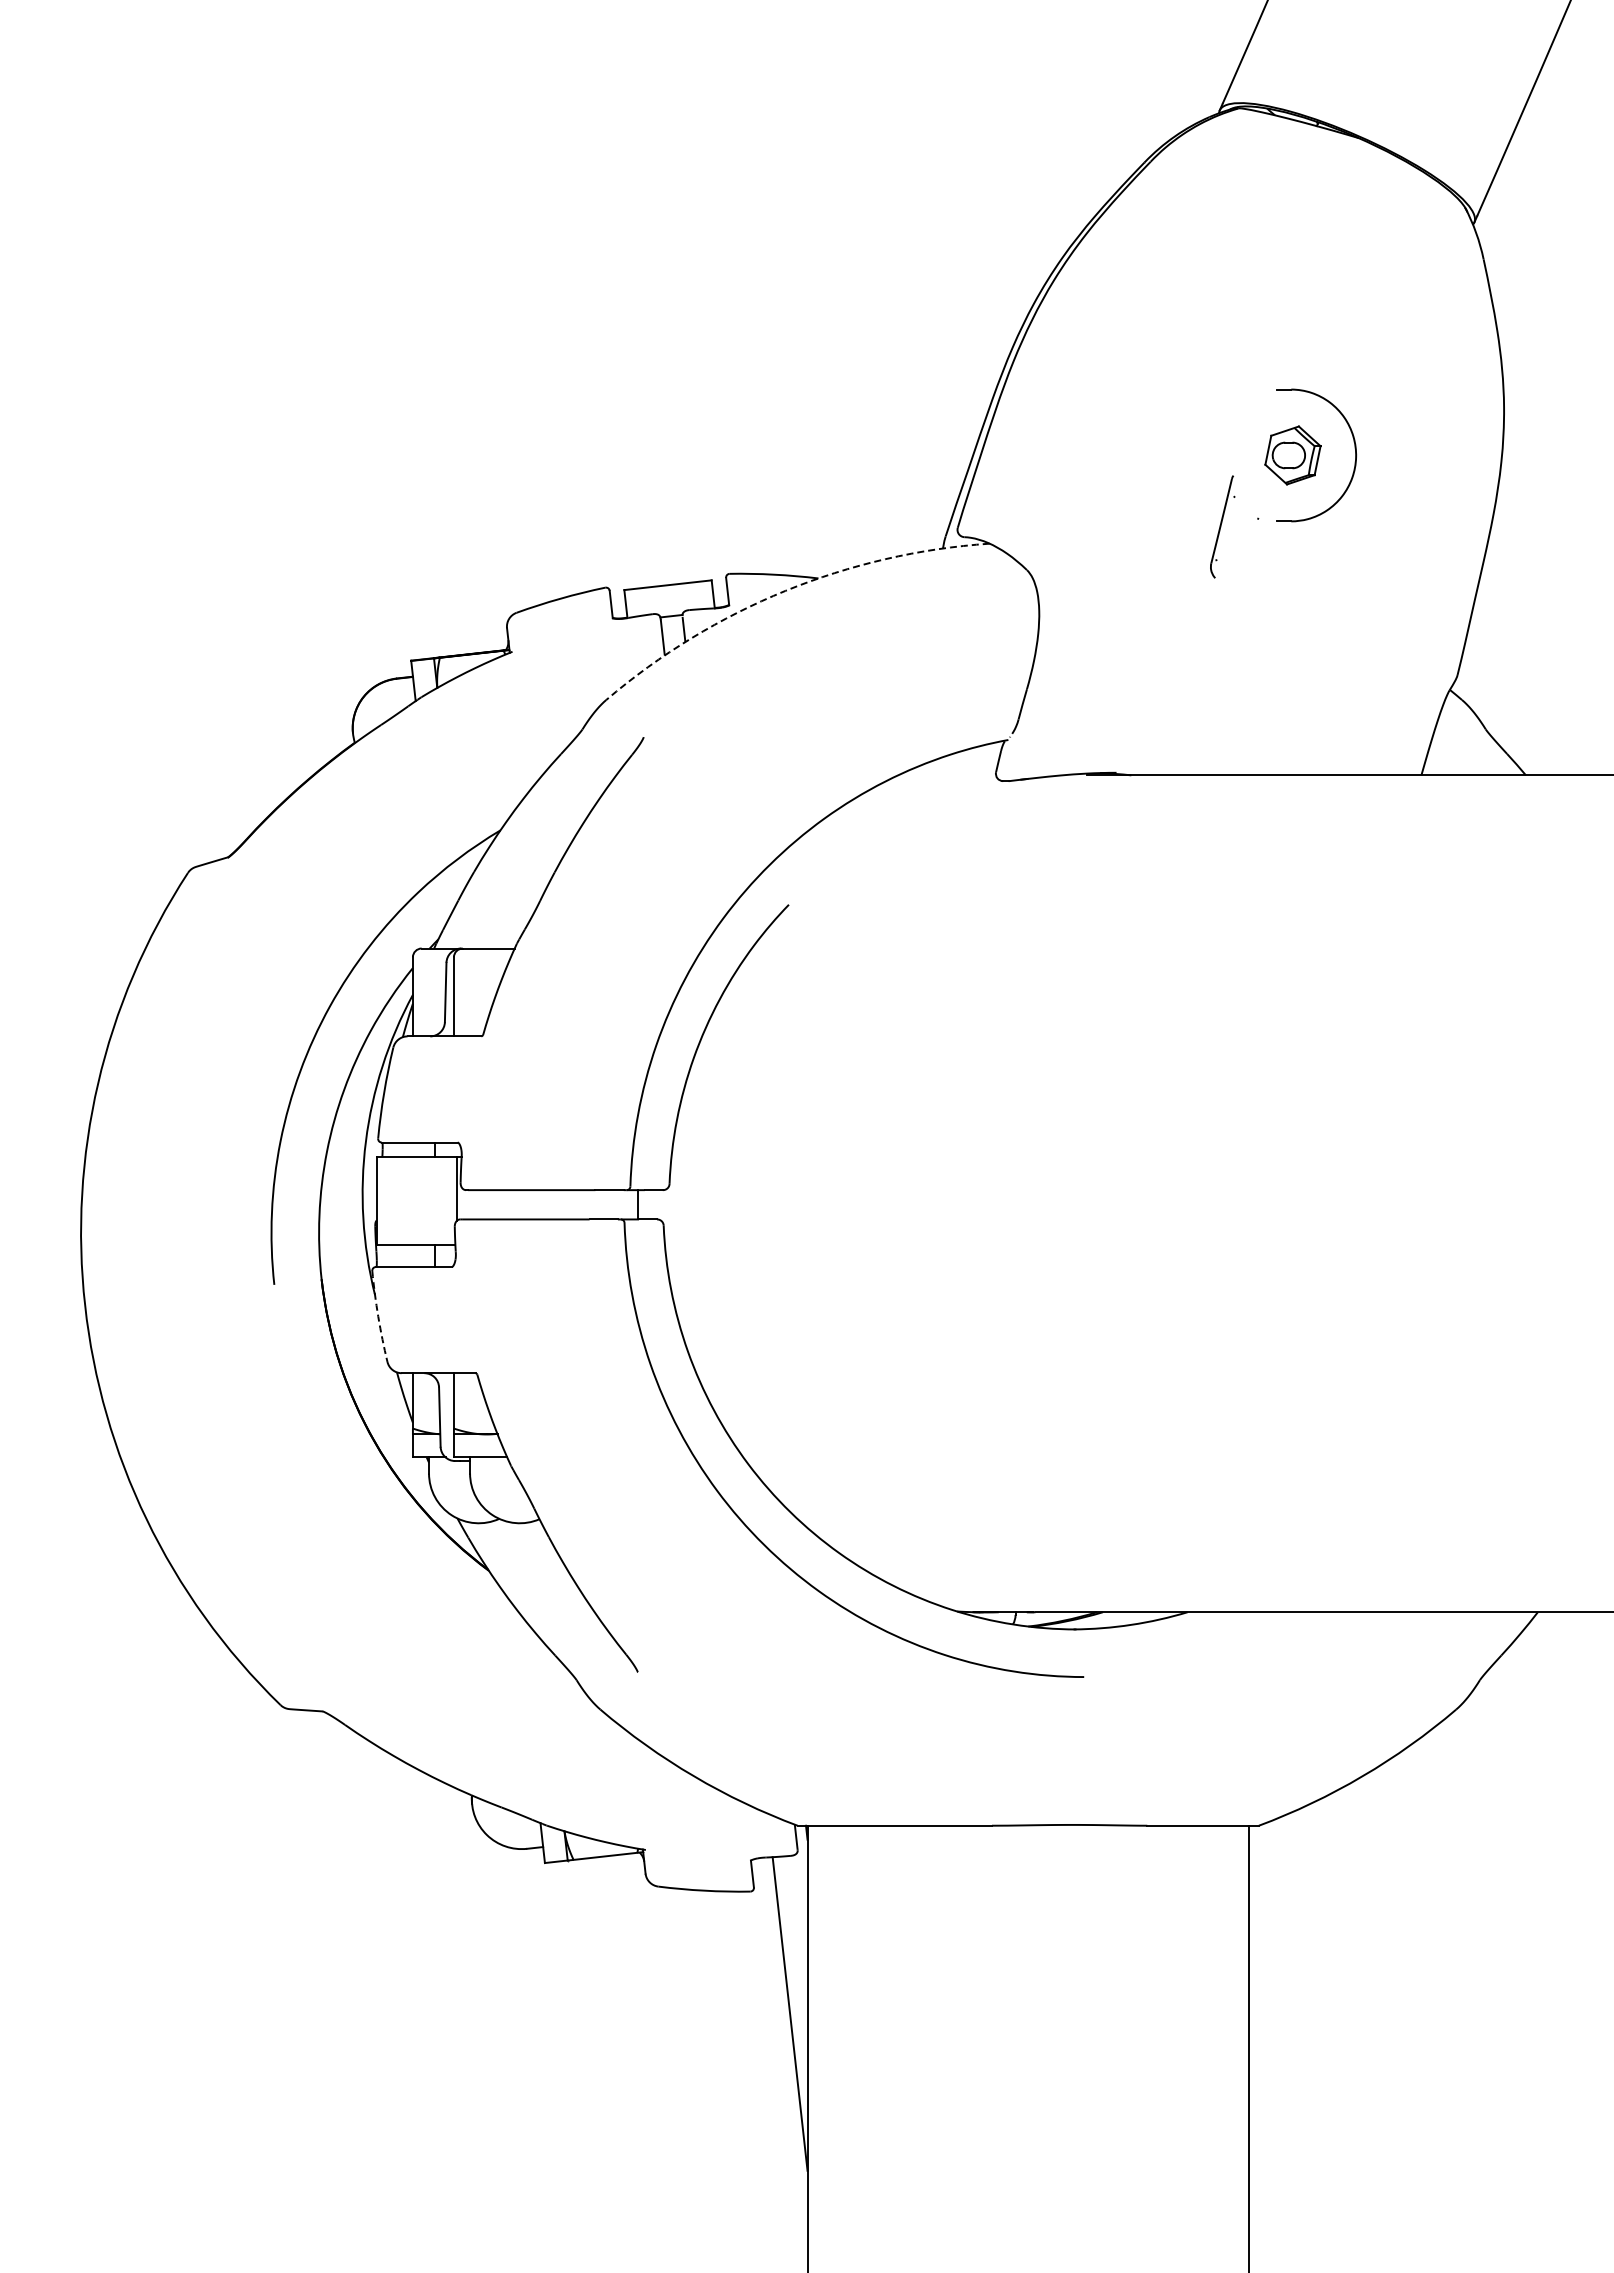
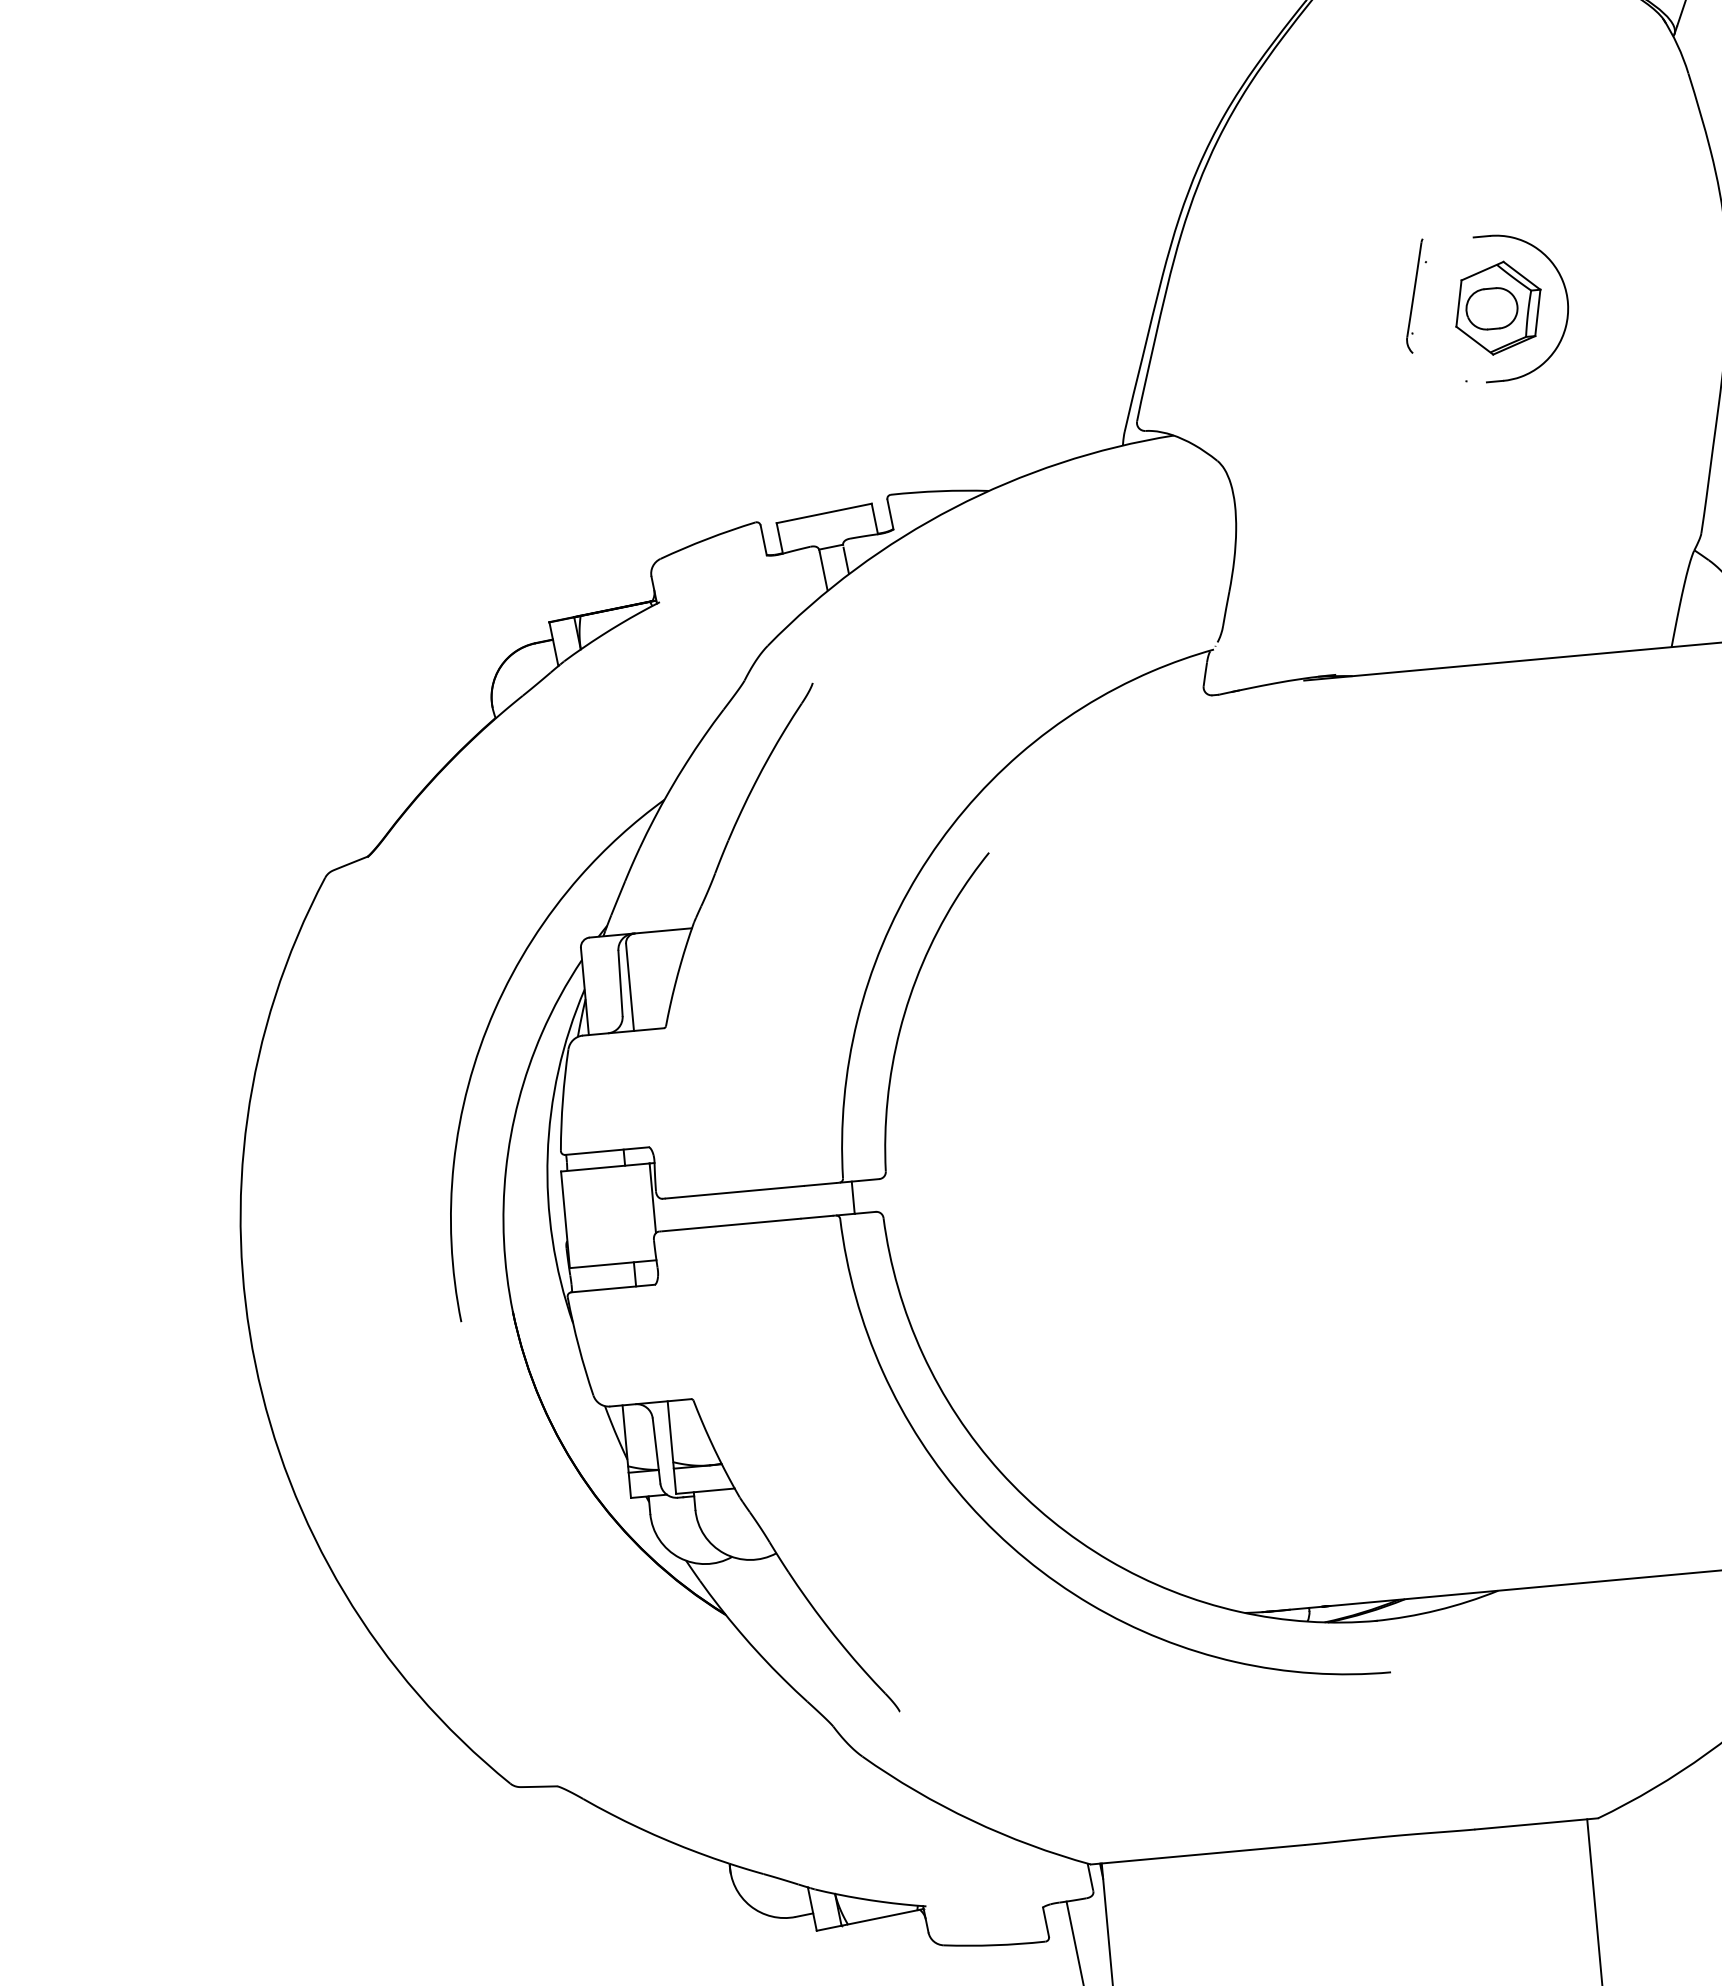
part: (1292, 455) -> (1497, 308), size x1.43
part: (1222, 526) -> (1415, 295), moved
arc: (785, 590) -> (953, 507), dashed -> solid
arc: (378, 1316) -> (579, 1346), dashed -> solid

